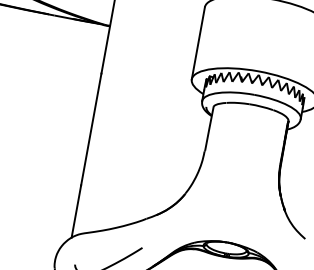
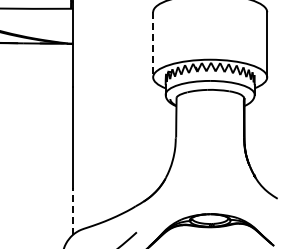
line: (198, 43) -> (153, 44), solid -> dashed
line: (76, 212) -> (73, 211), solid -> dashed

